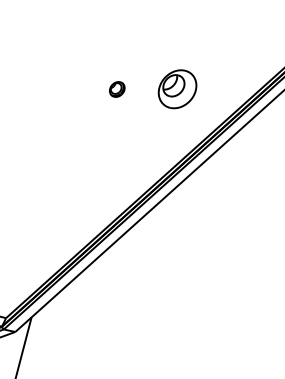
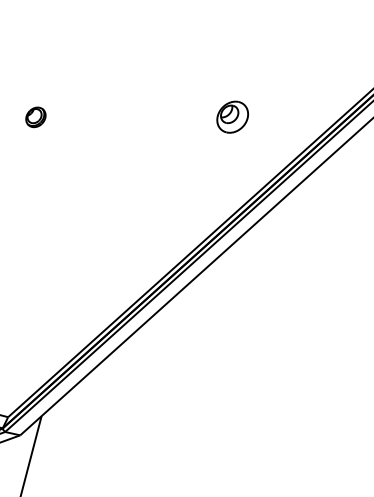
part: (117, 89) -> (36, 117), moved
part: (176, 89) -> (231, 117), size x0.62

